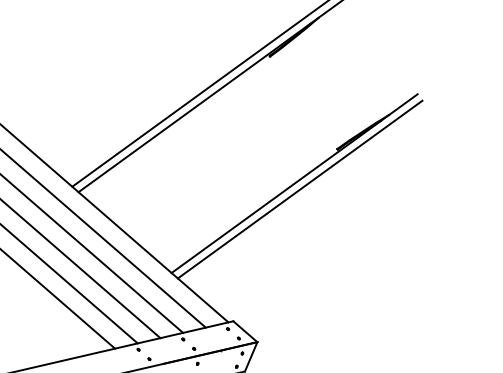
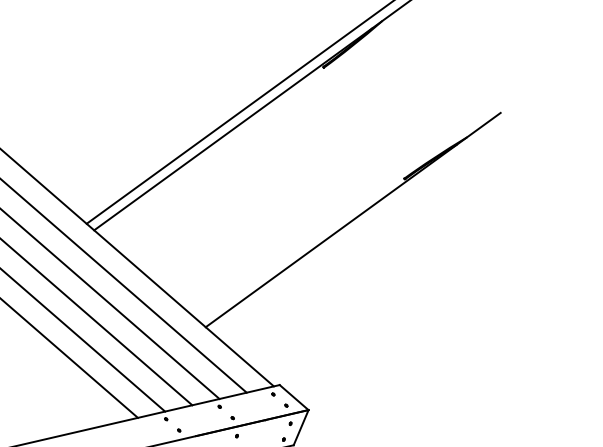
line: (299, 189) -> (359, 227), removed

